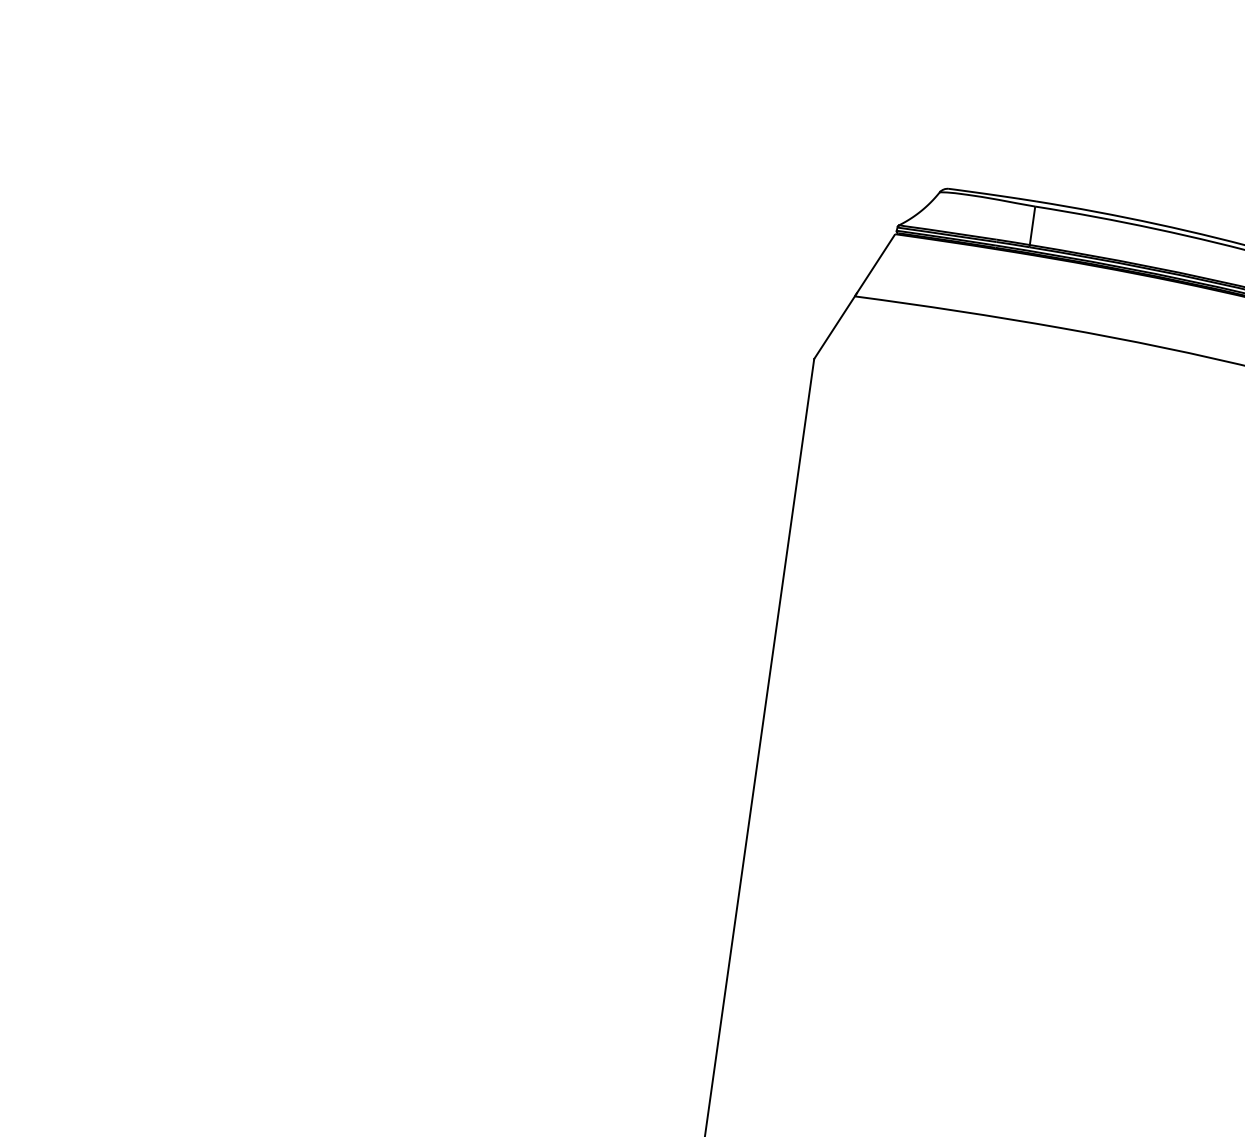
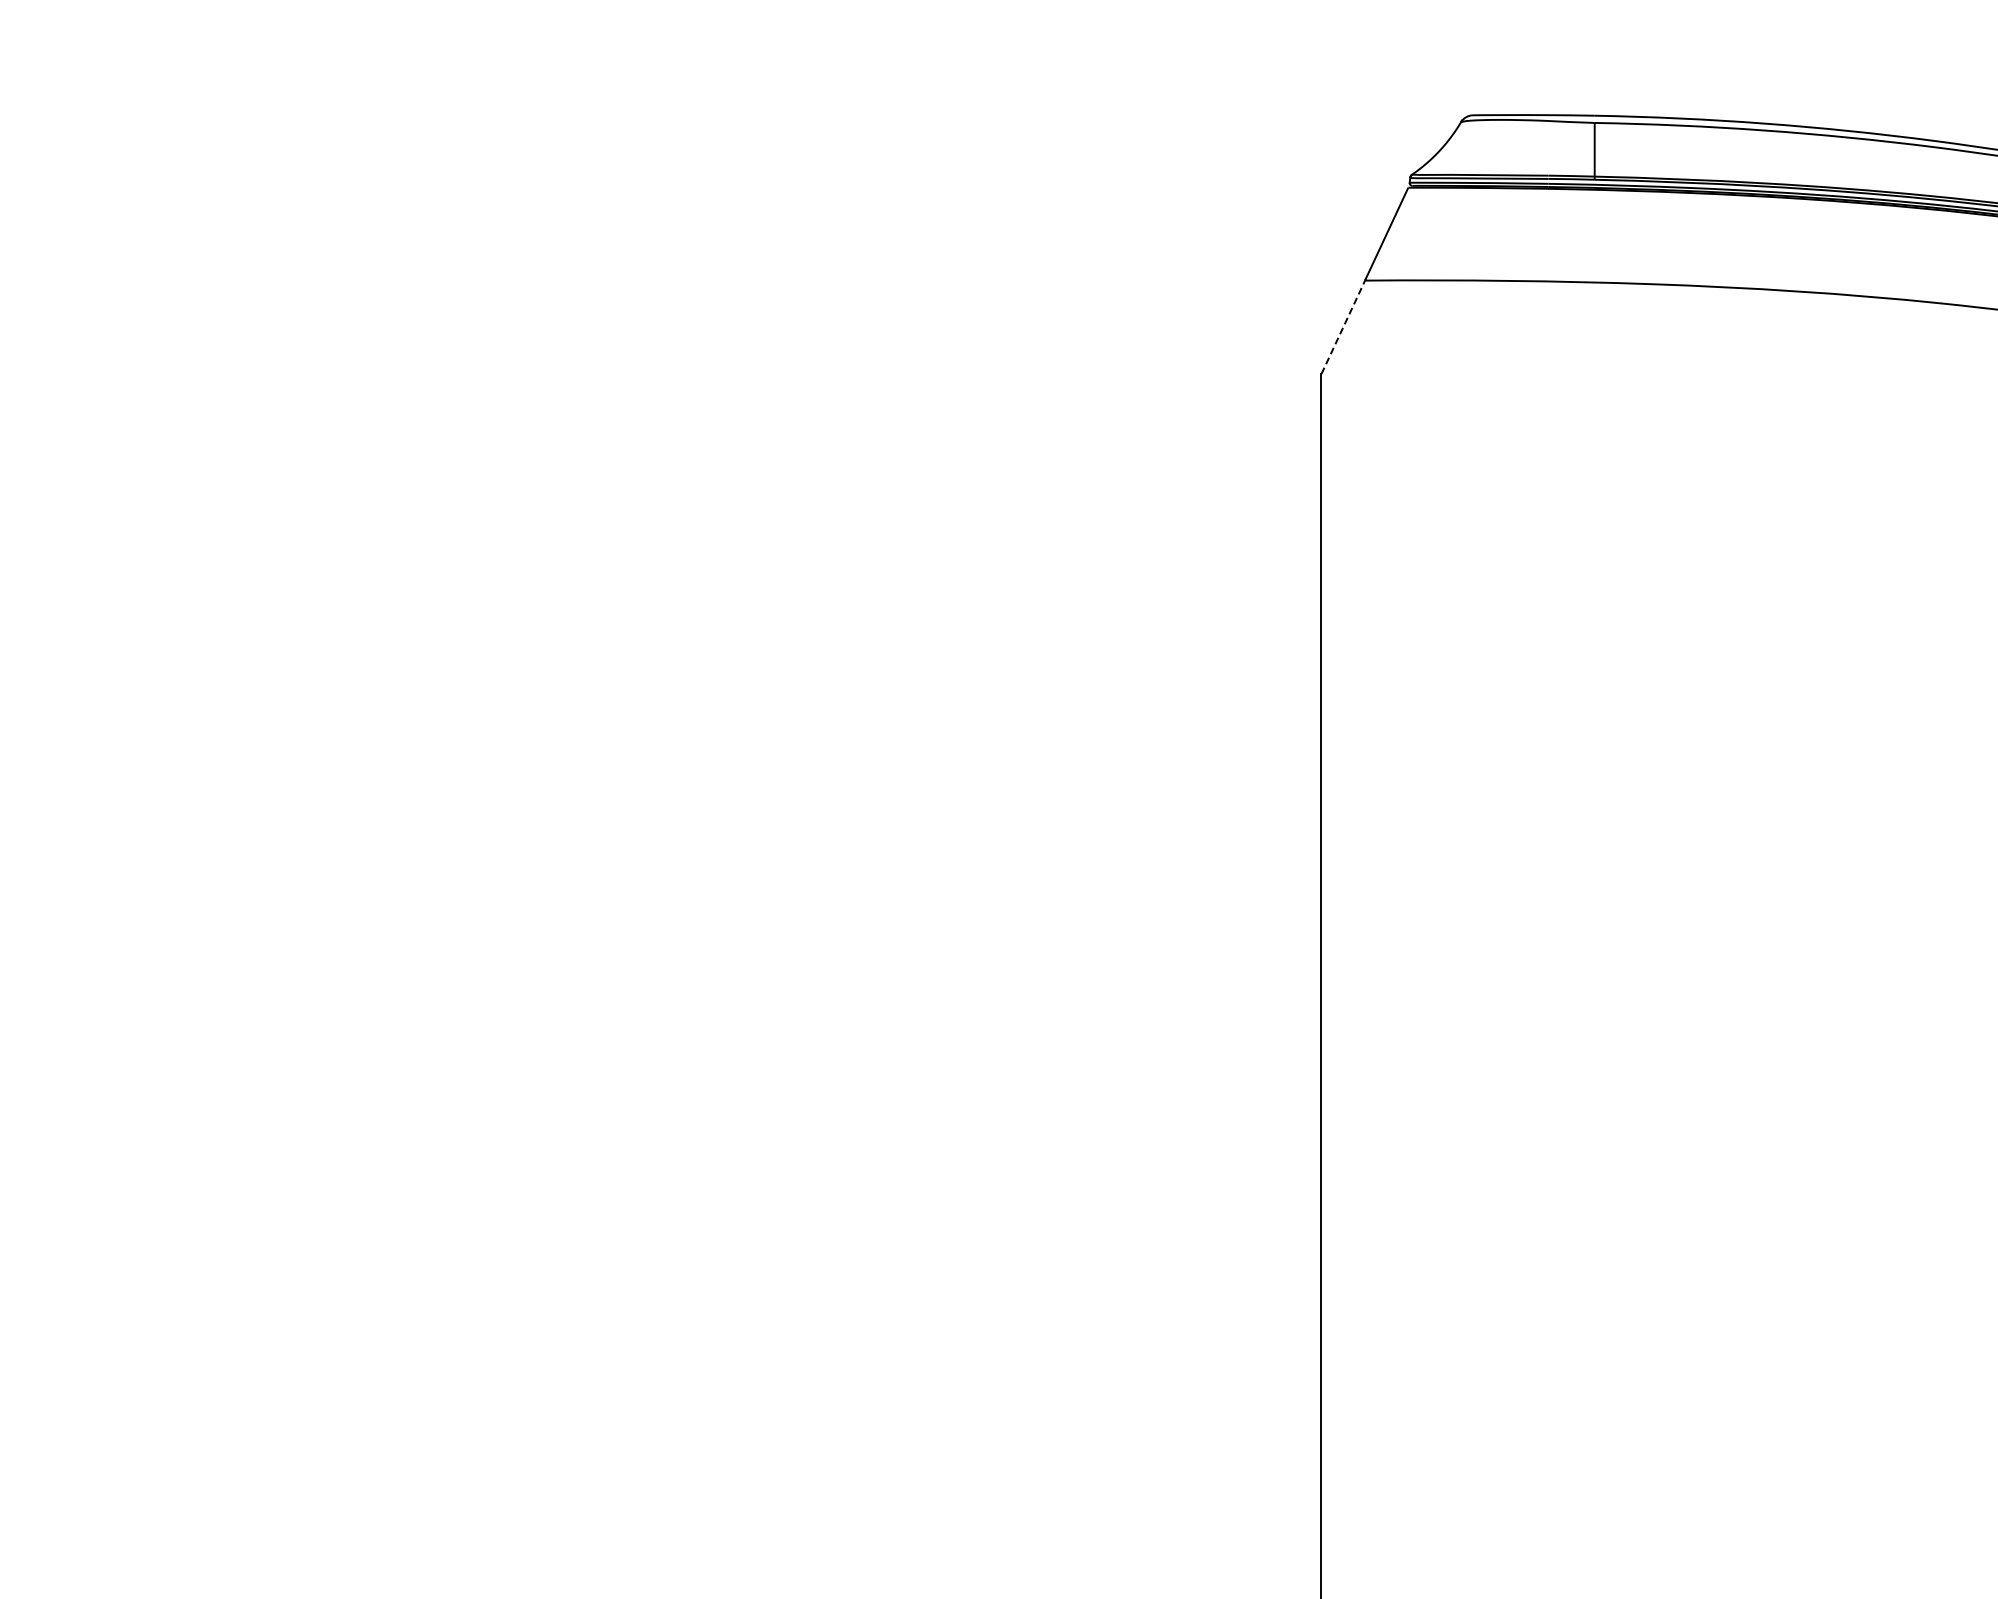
line: (835, 325) -> (1344, 324), solid -> dashed

